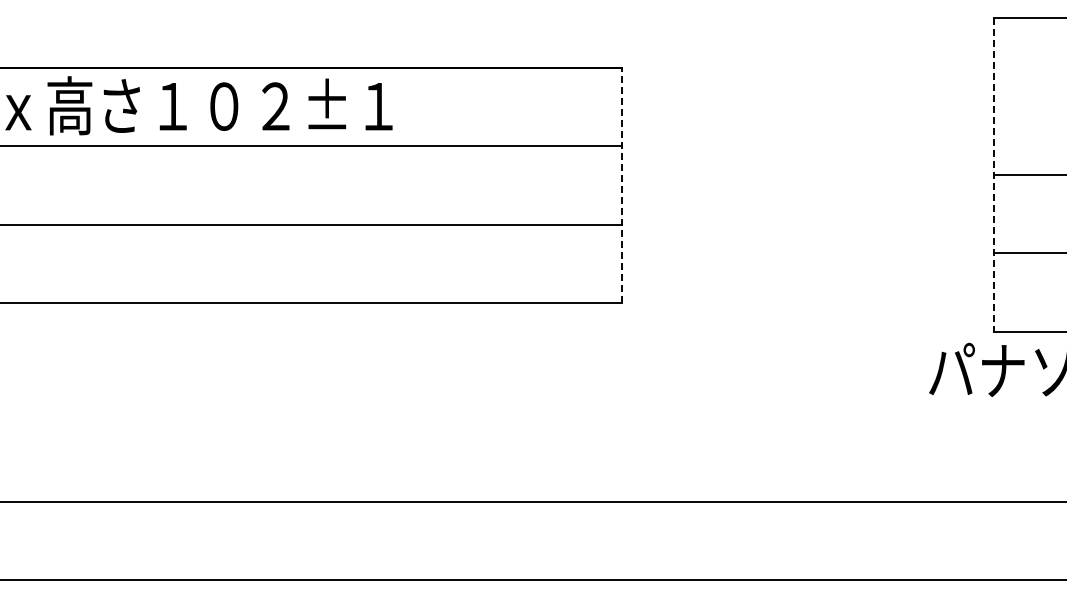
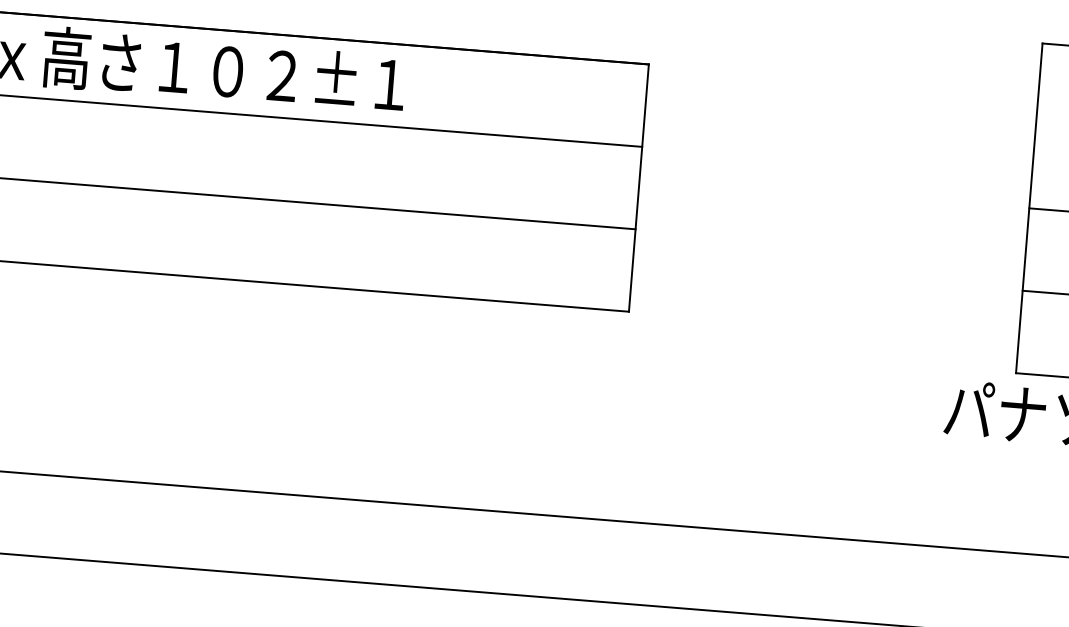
line: (993, 175) -> (1029, 209), dashed -> solid
line: (622, 185) -> (639, 188), dashed -> solid

